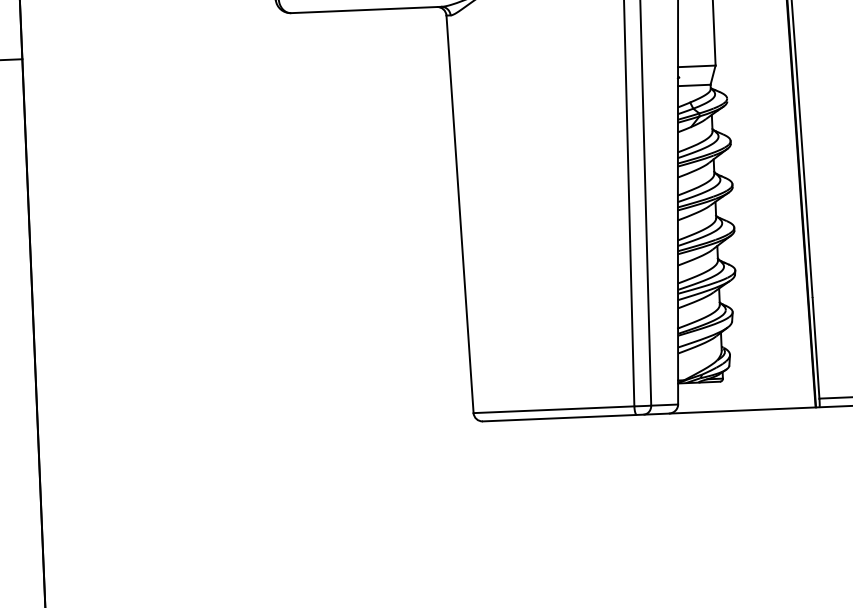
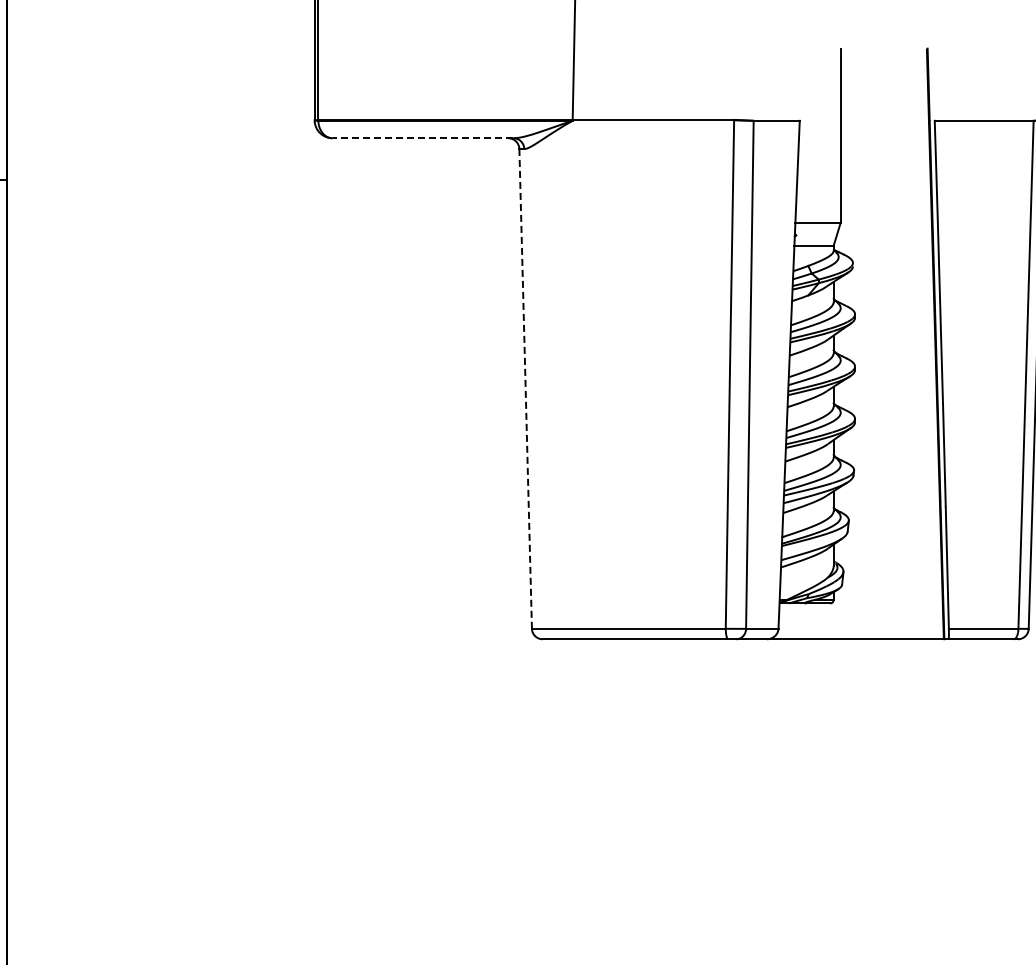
line: (365, 10) -> (422, 138), solid -> dashed
line: (459, 214) -> (525, 388), solid -> dashed

